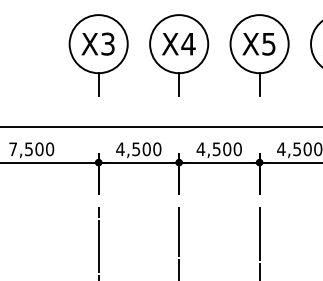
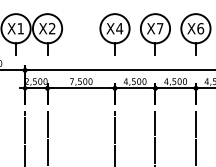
text: (107, 43) -> (119, 28), X3 -> X4
text: (187, 43) -> (159, 28), X4 -> X7
text: (268, 43) -> (200, 28), X5 -> X6

